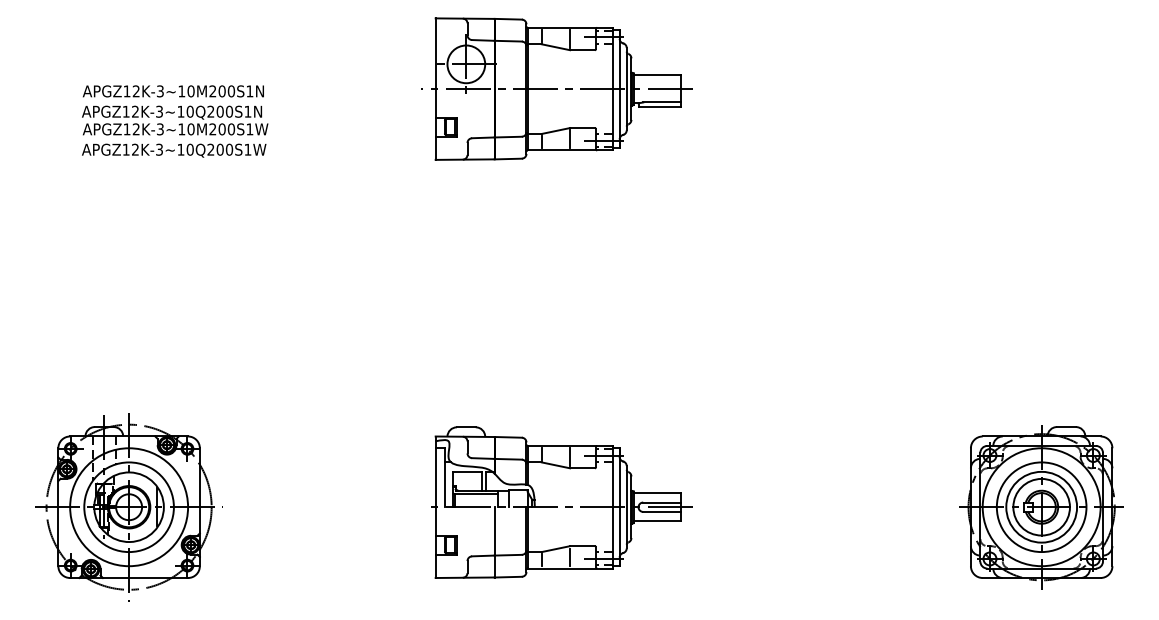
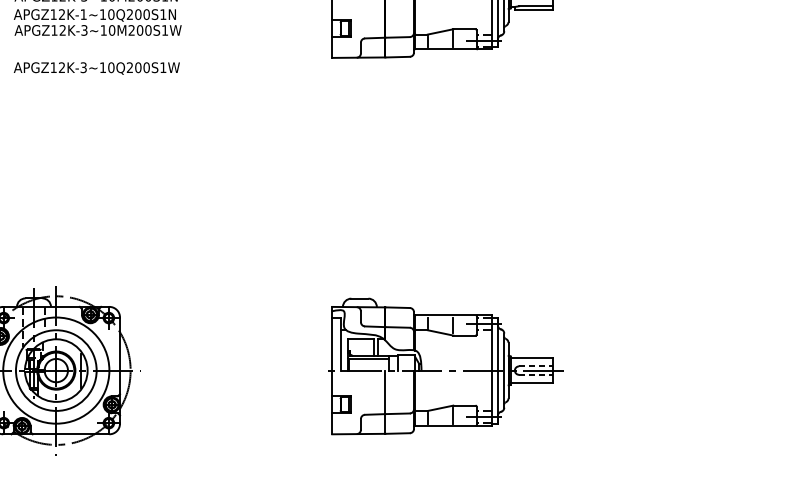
text: (159, 111) -> (83, 14), APGZ12K-3~10Q200S1N -> APGZ12K-1~10Q200S1N
text: (174, 150) -> (97, 68), moved
line: (662, 502) -> (536, 366), solid -> dashed
line: (662, 511) -> (536, 374), solid -> dashed

